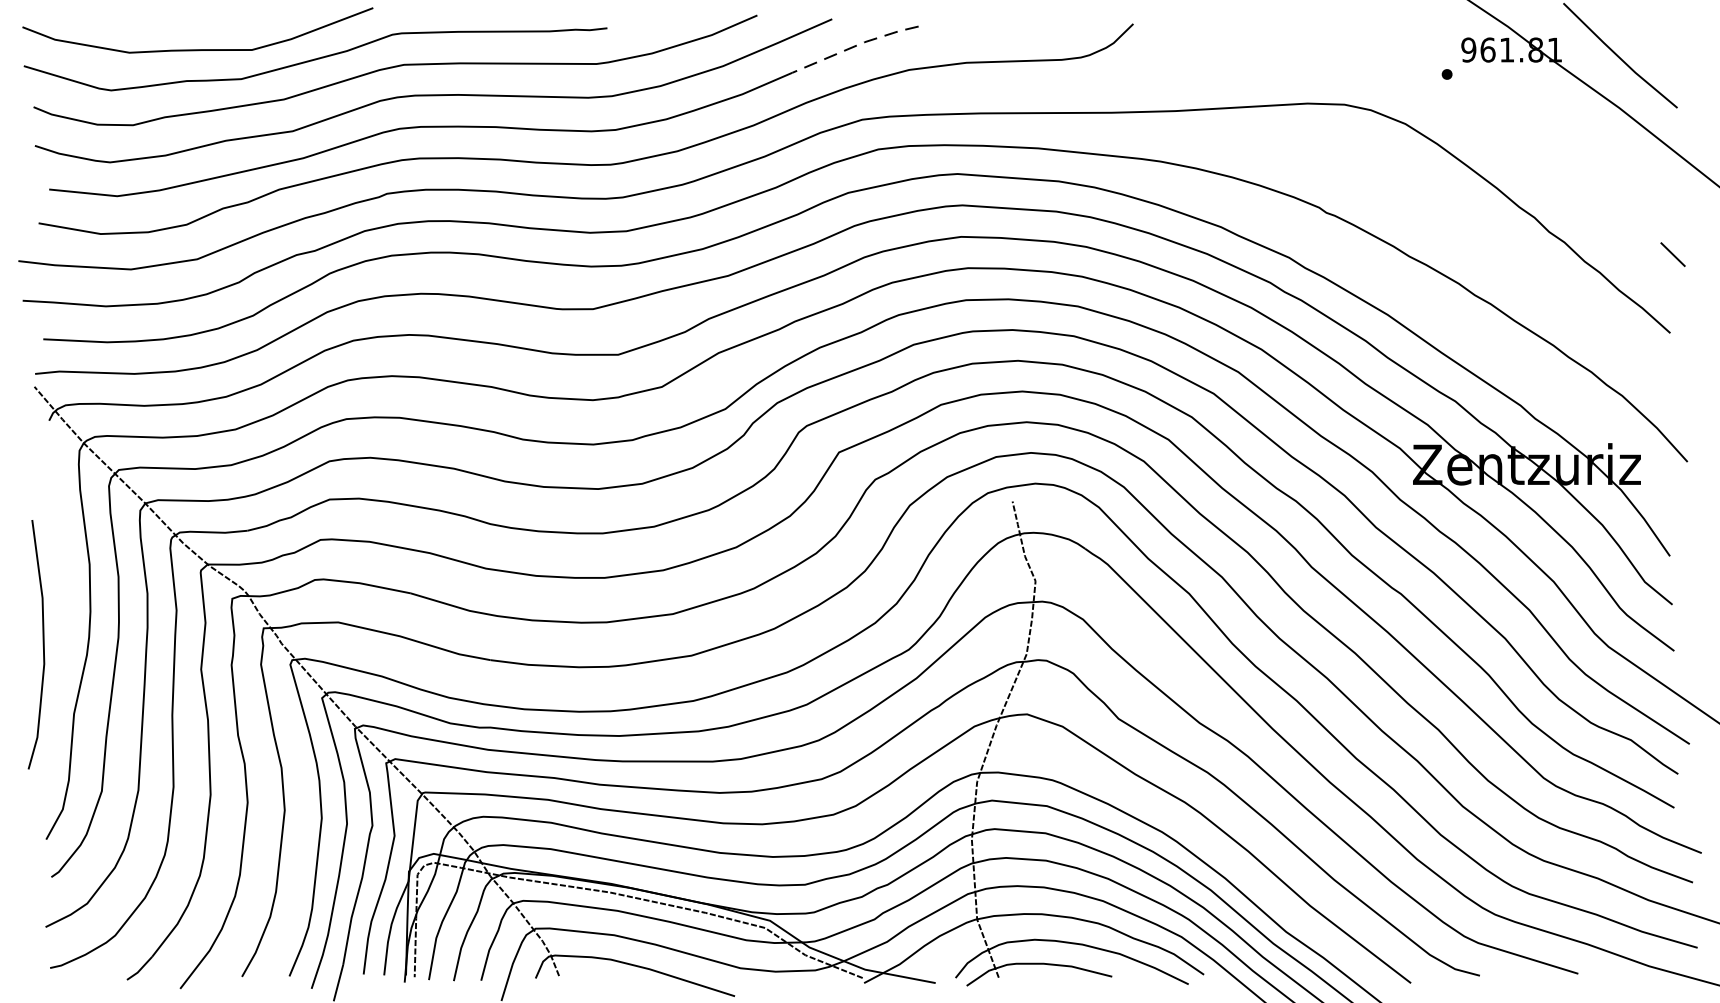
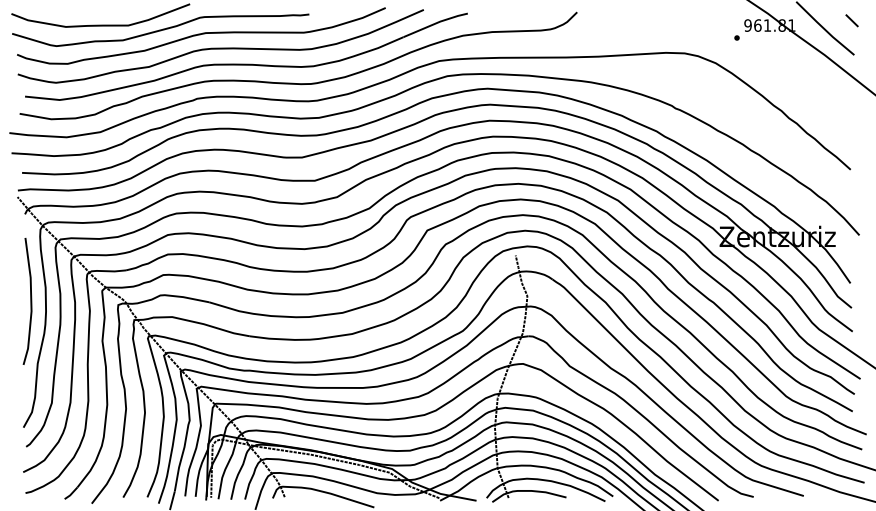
line: (855, 45) -> (435, 23), dashed -> solid
line: (1671, 254) -> (851, 20), moved
curve: (42, 644) -> (30, 301), moved

